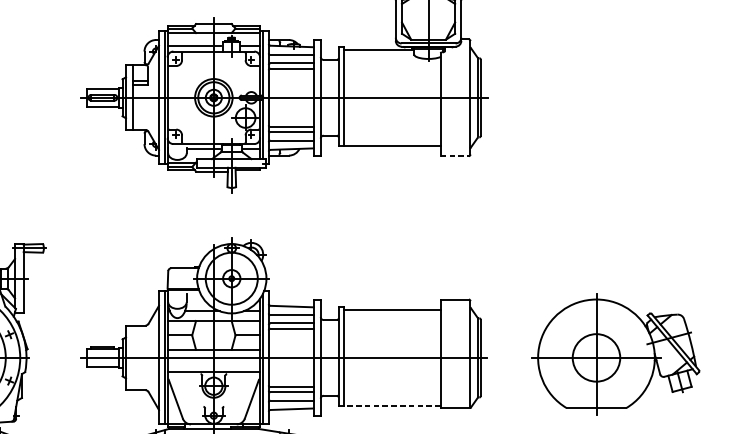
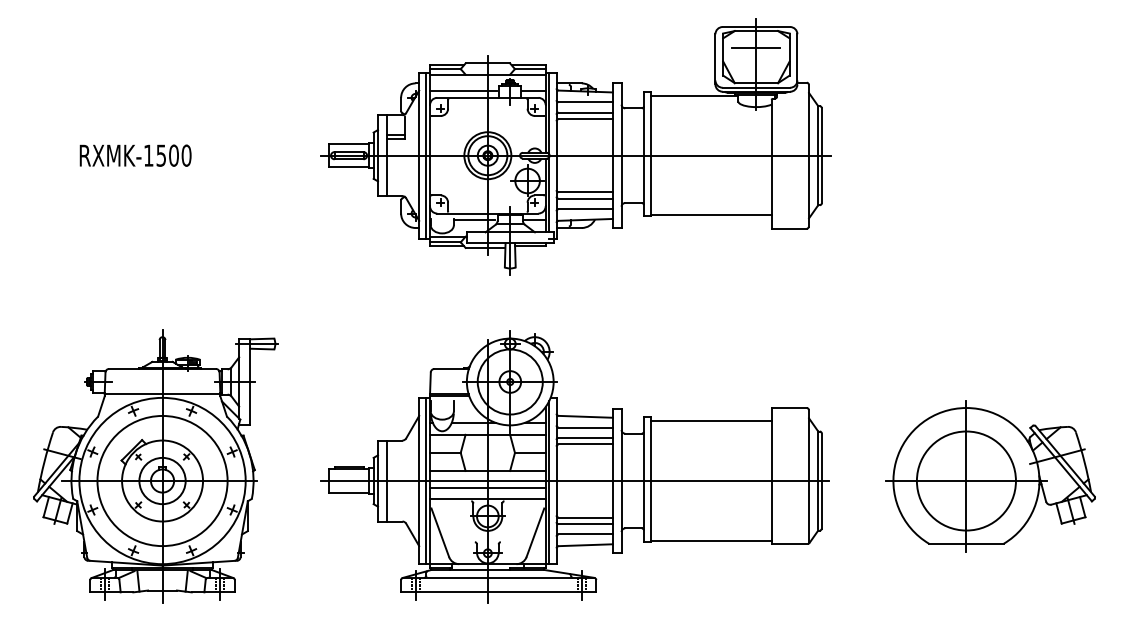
line: (427, 12) -> (755, 48), added
line: (455, 156) -> (789, 228), dashed -> solid
line: (132, 357) -> (386, 480), added
circle: (595, 357) -> (965, 480), size x1.67
line: (213, 363) -> (487, 488), added
line: (391, 405) -> (710, 540), dashed -> solid

